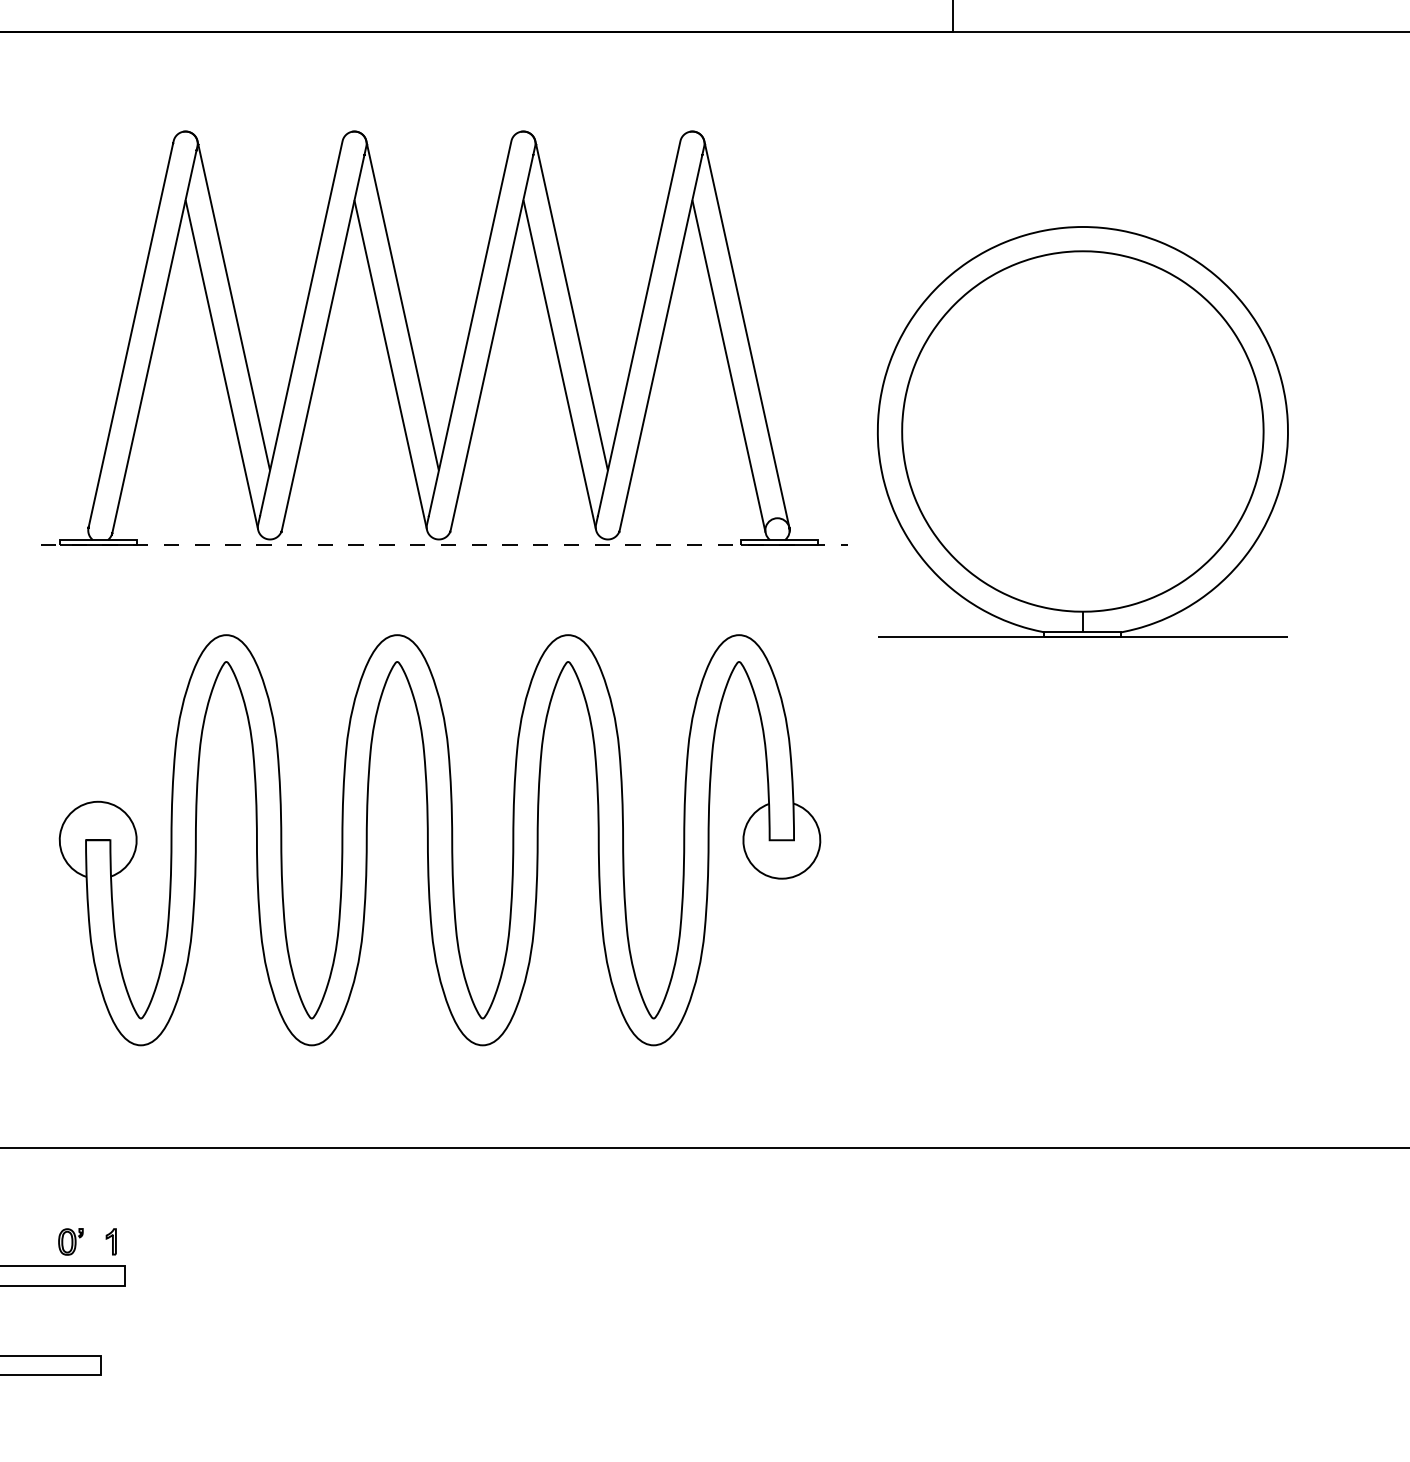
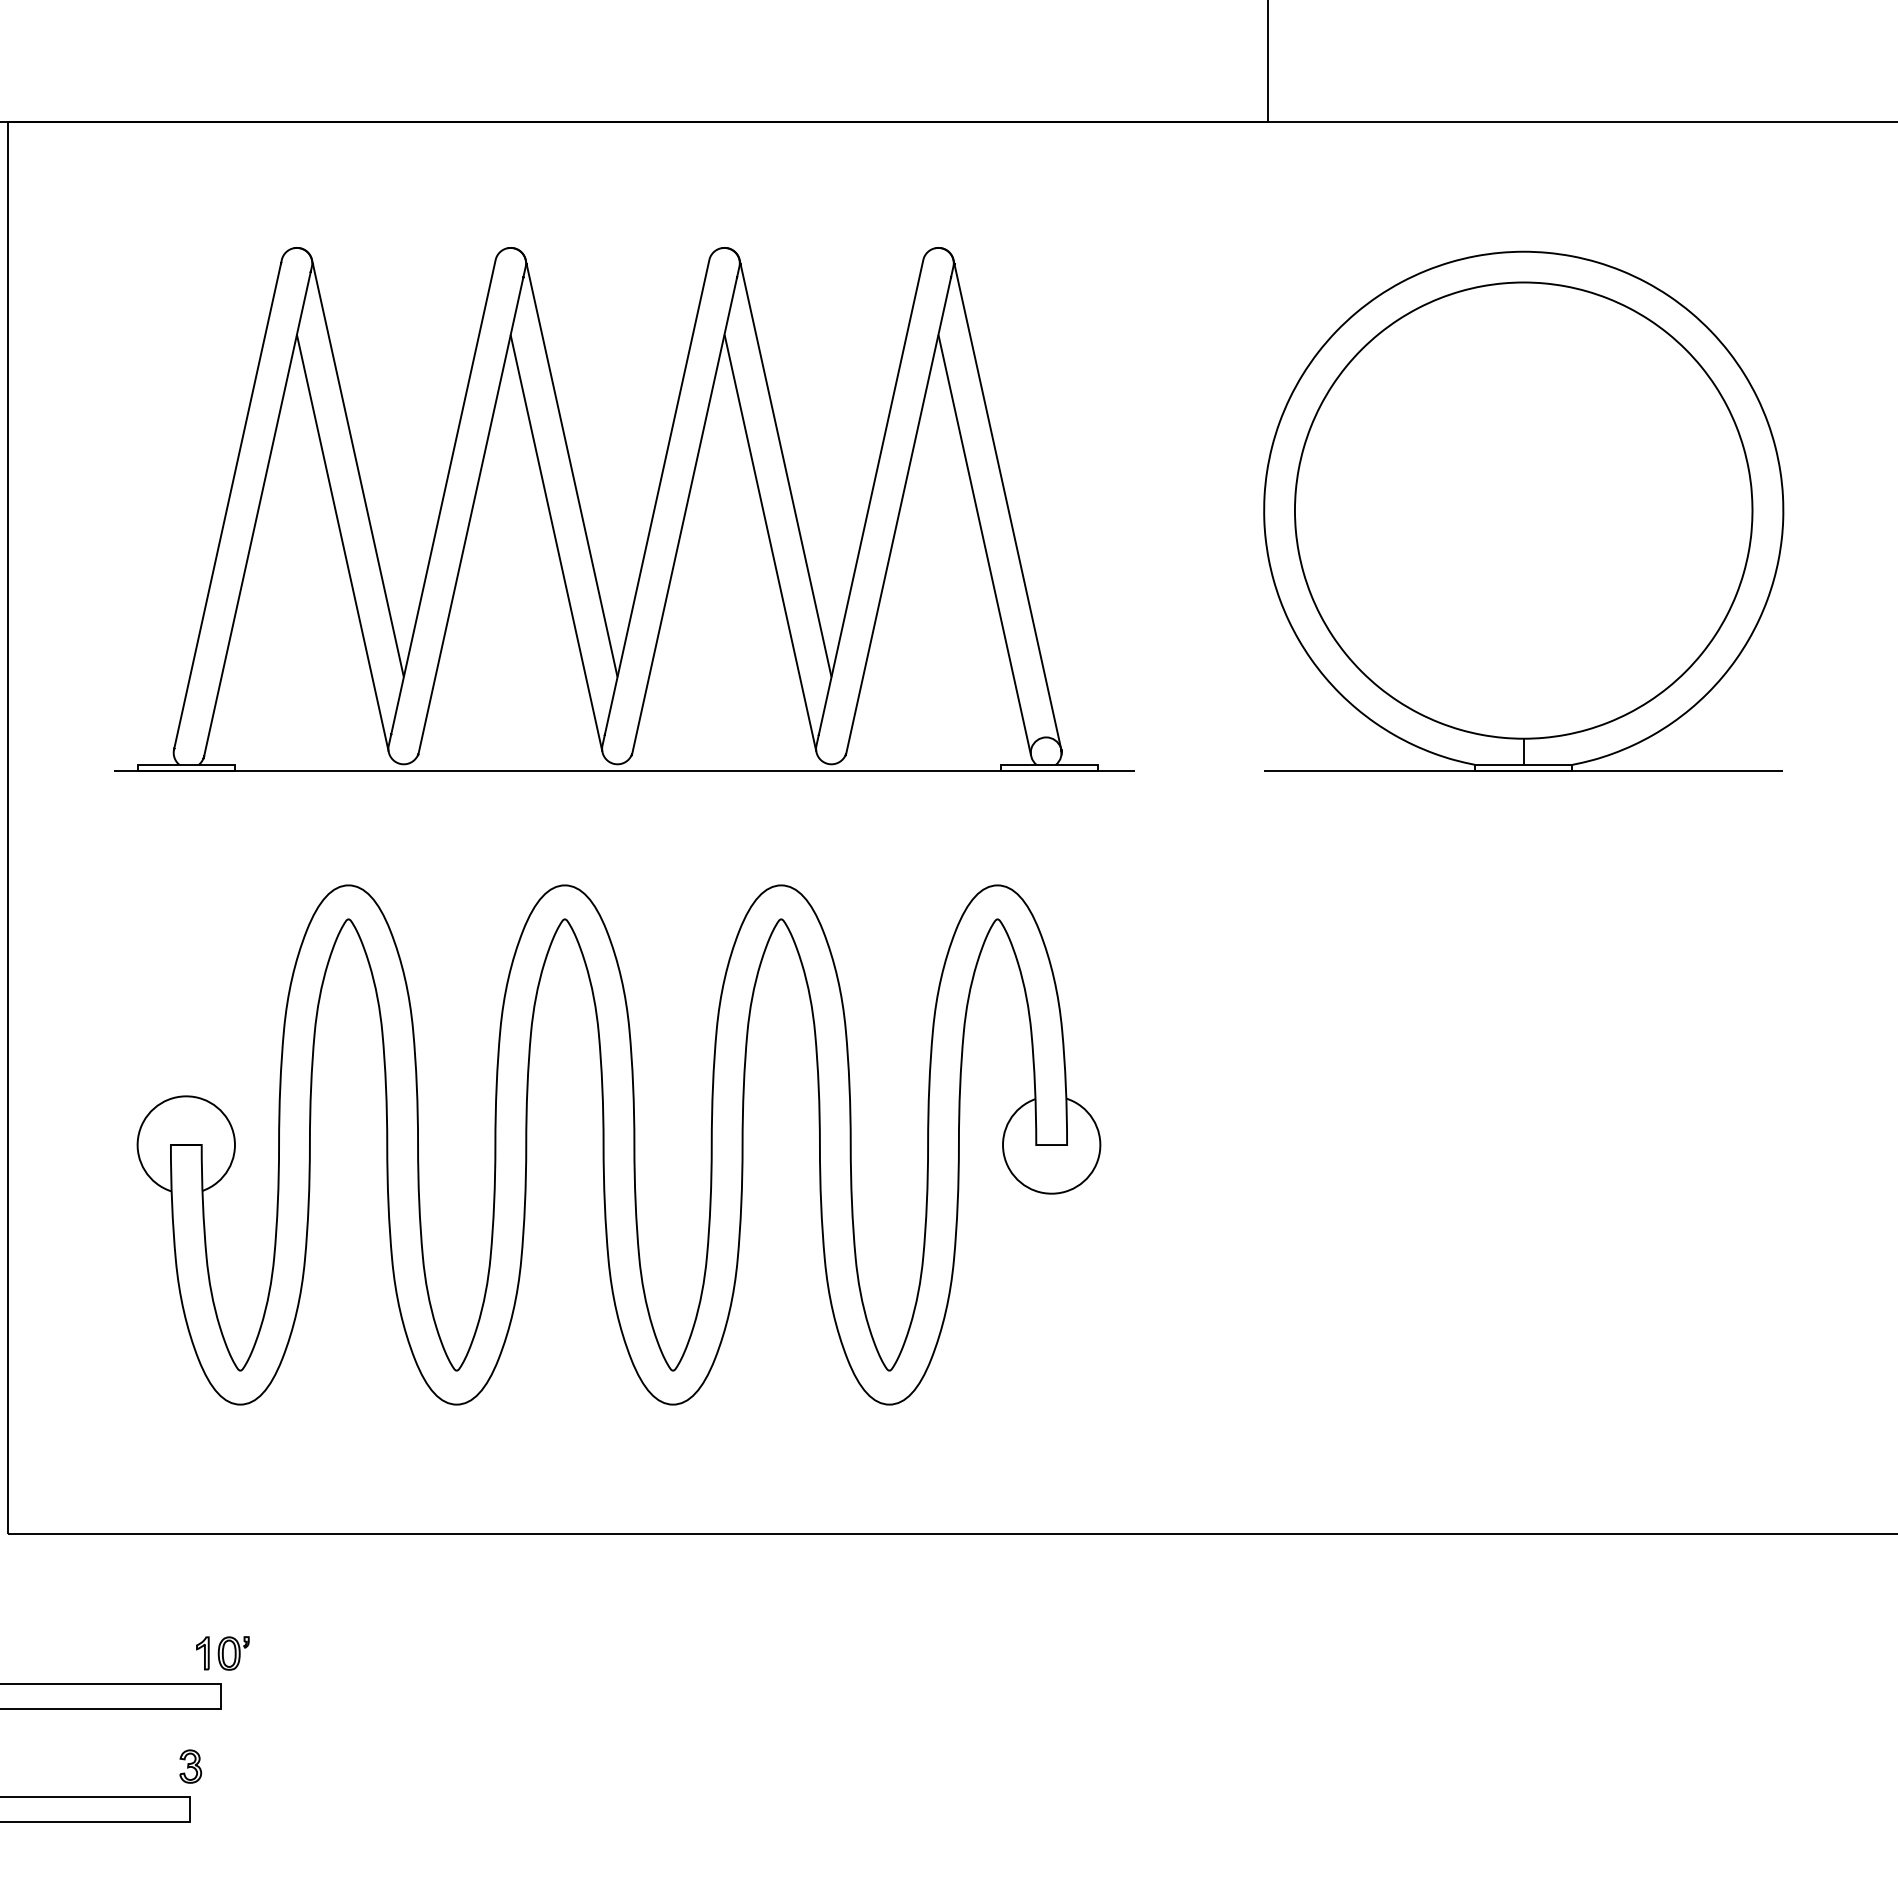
part: (1082, 431) -> (1523, 510), moved
line: (444, 544) -> (624, 770), dashed -> solid
part: (70, 1241) -> (233, 1653), moved
part: (101, 1331) -> (190, 1766), added

